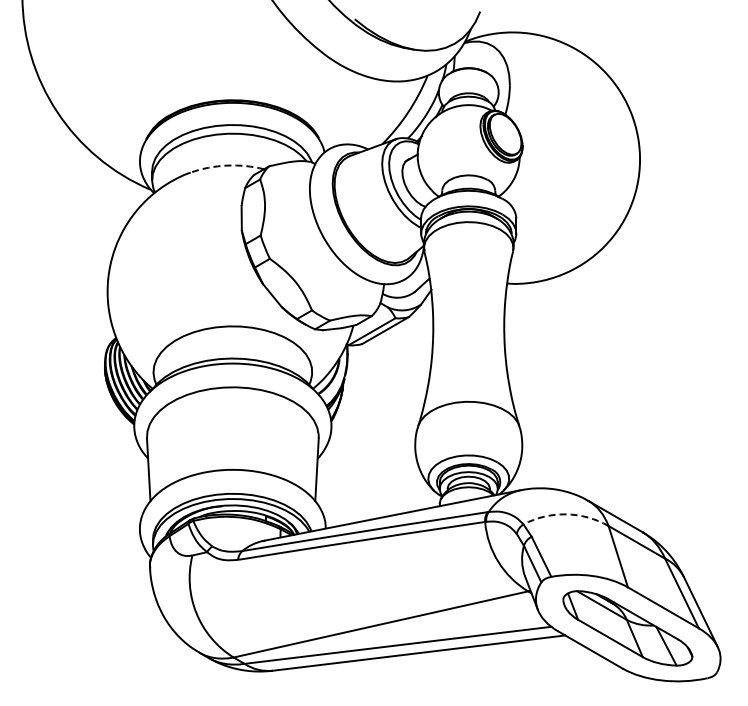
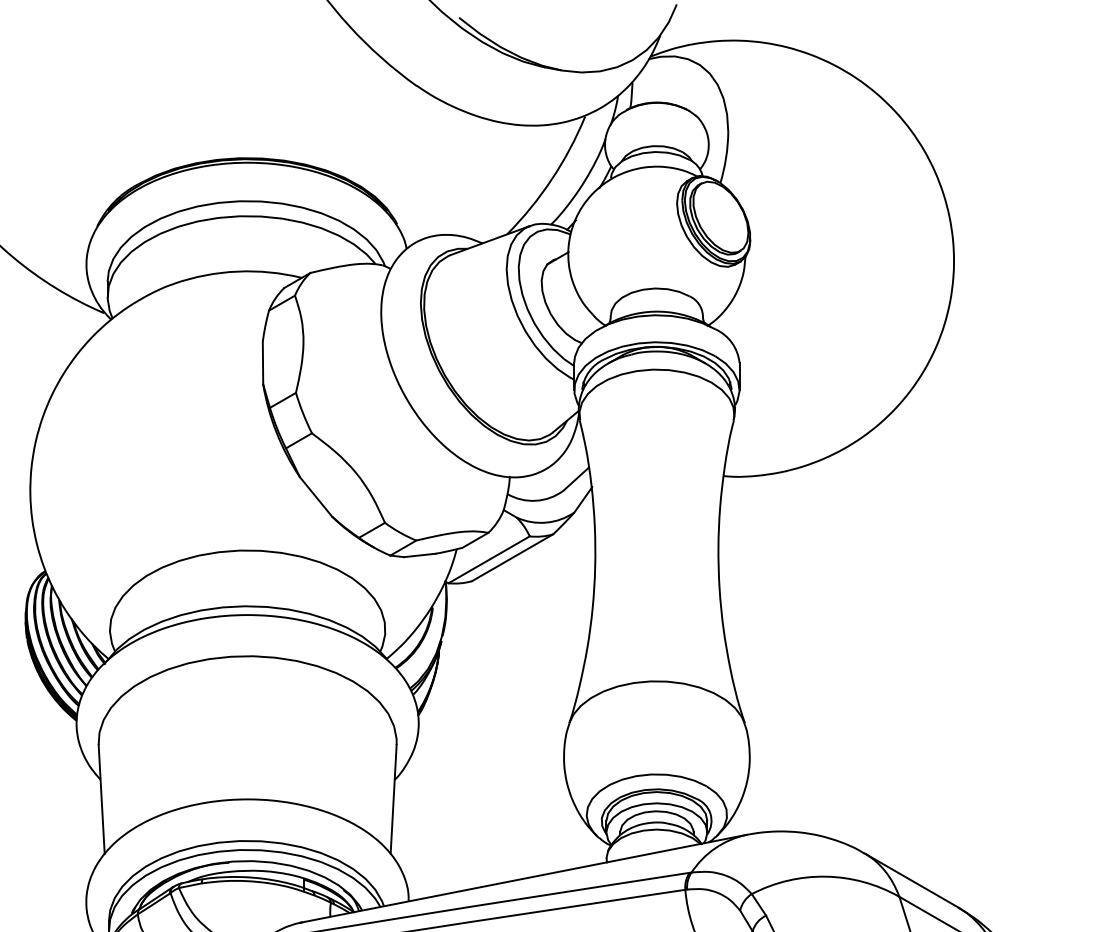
arc: (227, 165) -> (238, 271), dashed -> solid
arc: (566, 514) -> (826, 876), dashed -> solid

